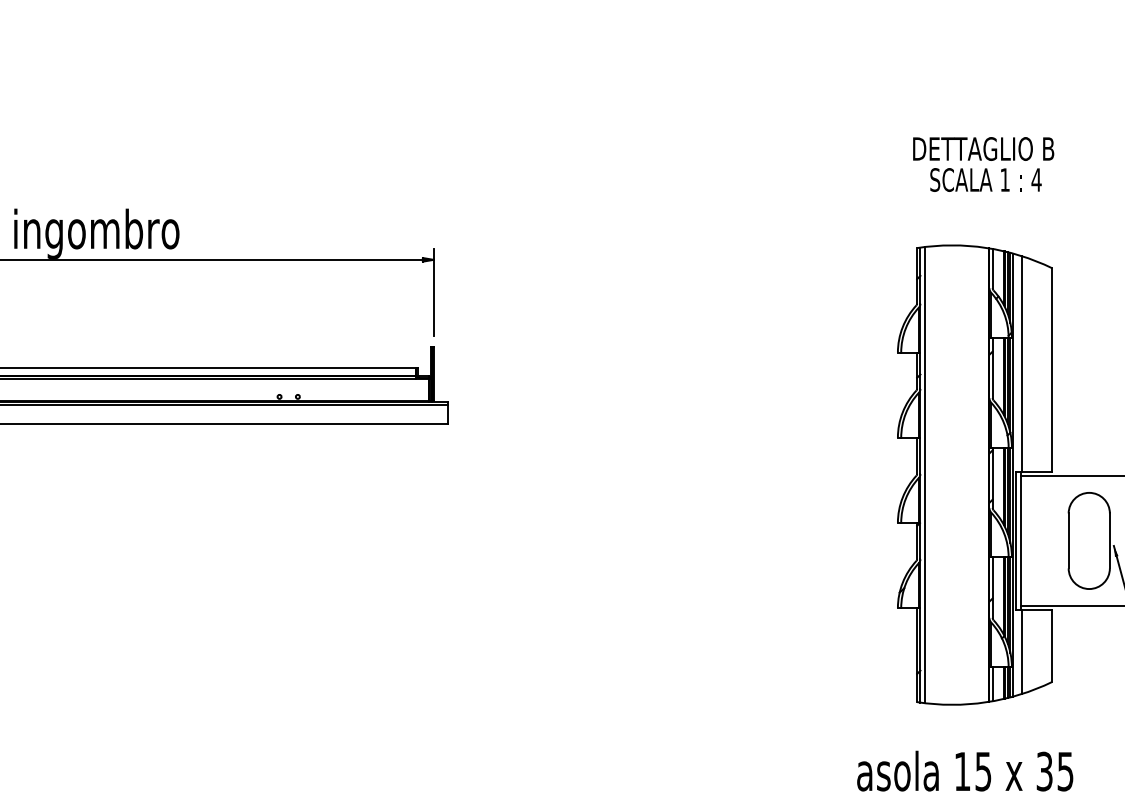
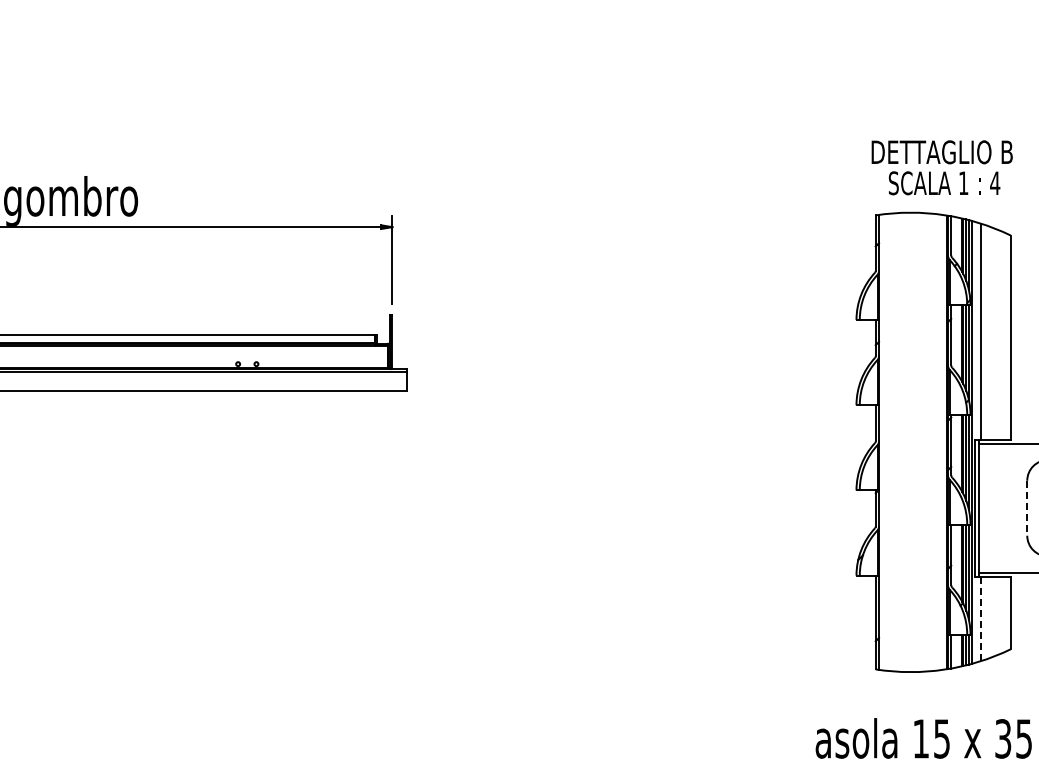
text: (983, 164) -> (942, 167), moved
line: (924, 475) -> (883, 442), removed
line: (1068, 541) -> (1027, 508), solid -> dashed
line: (1022, 652) -> (981, 619), solid -> dashed

